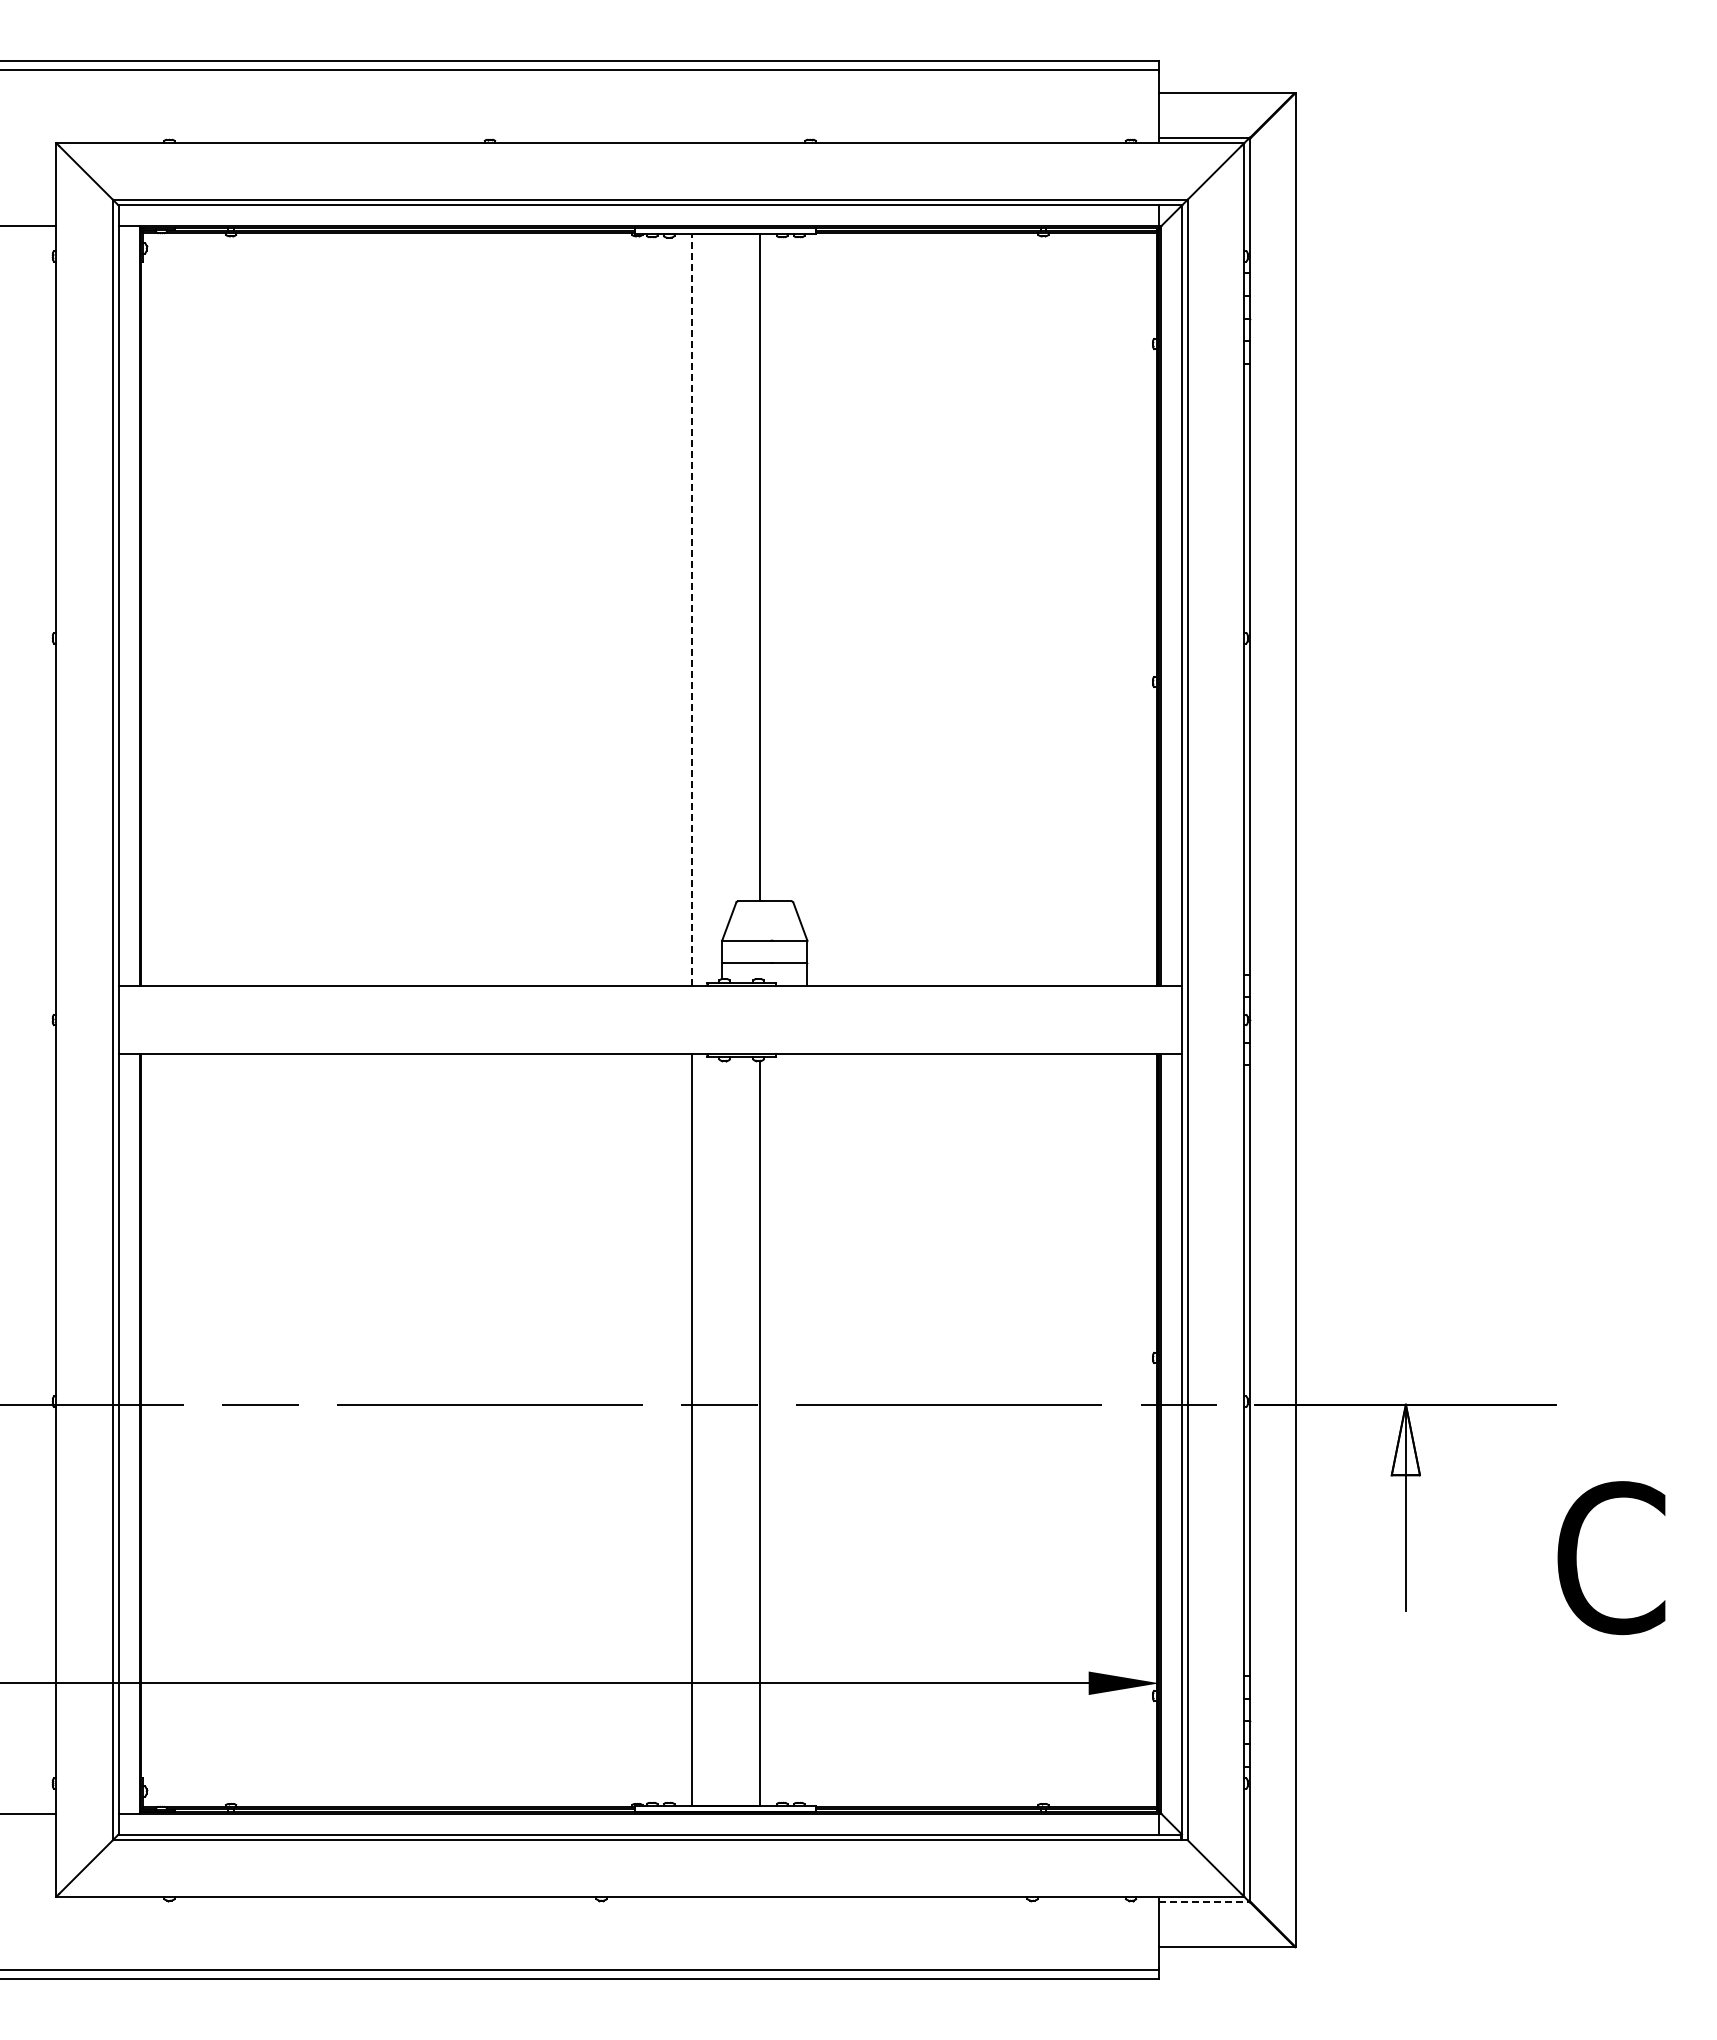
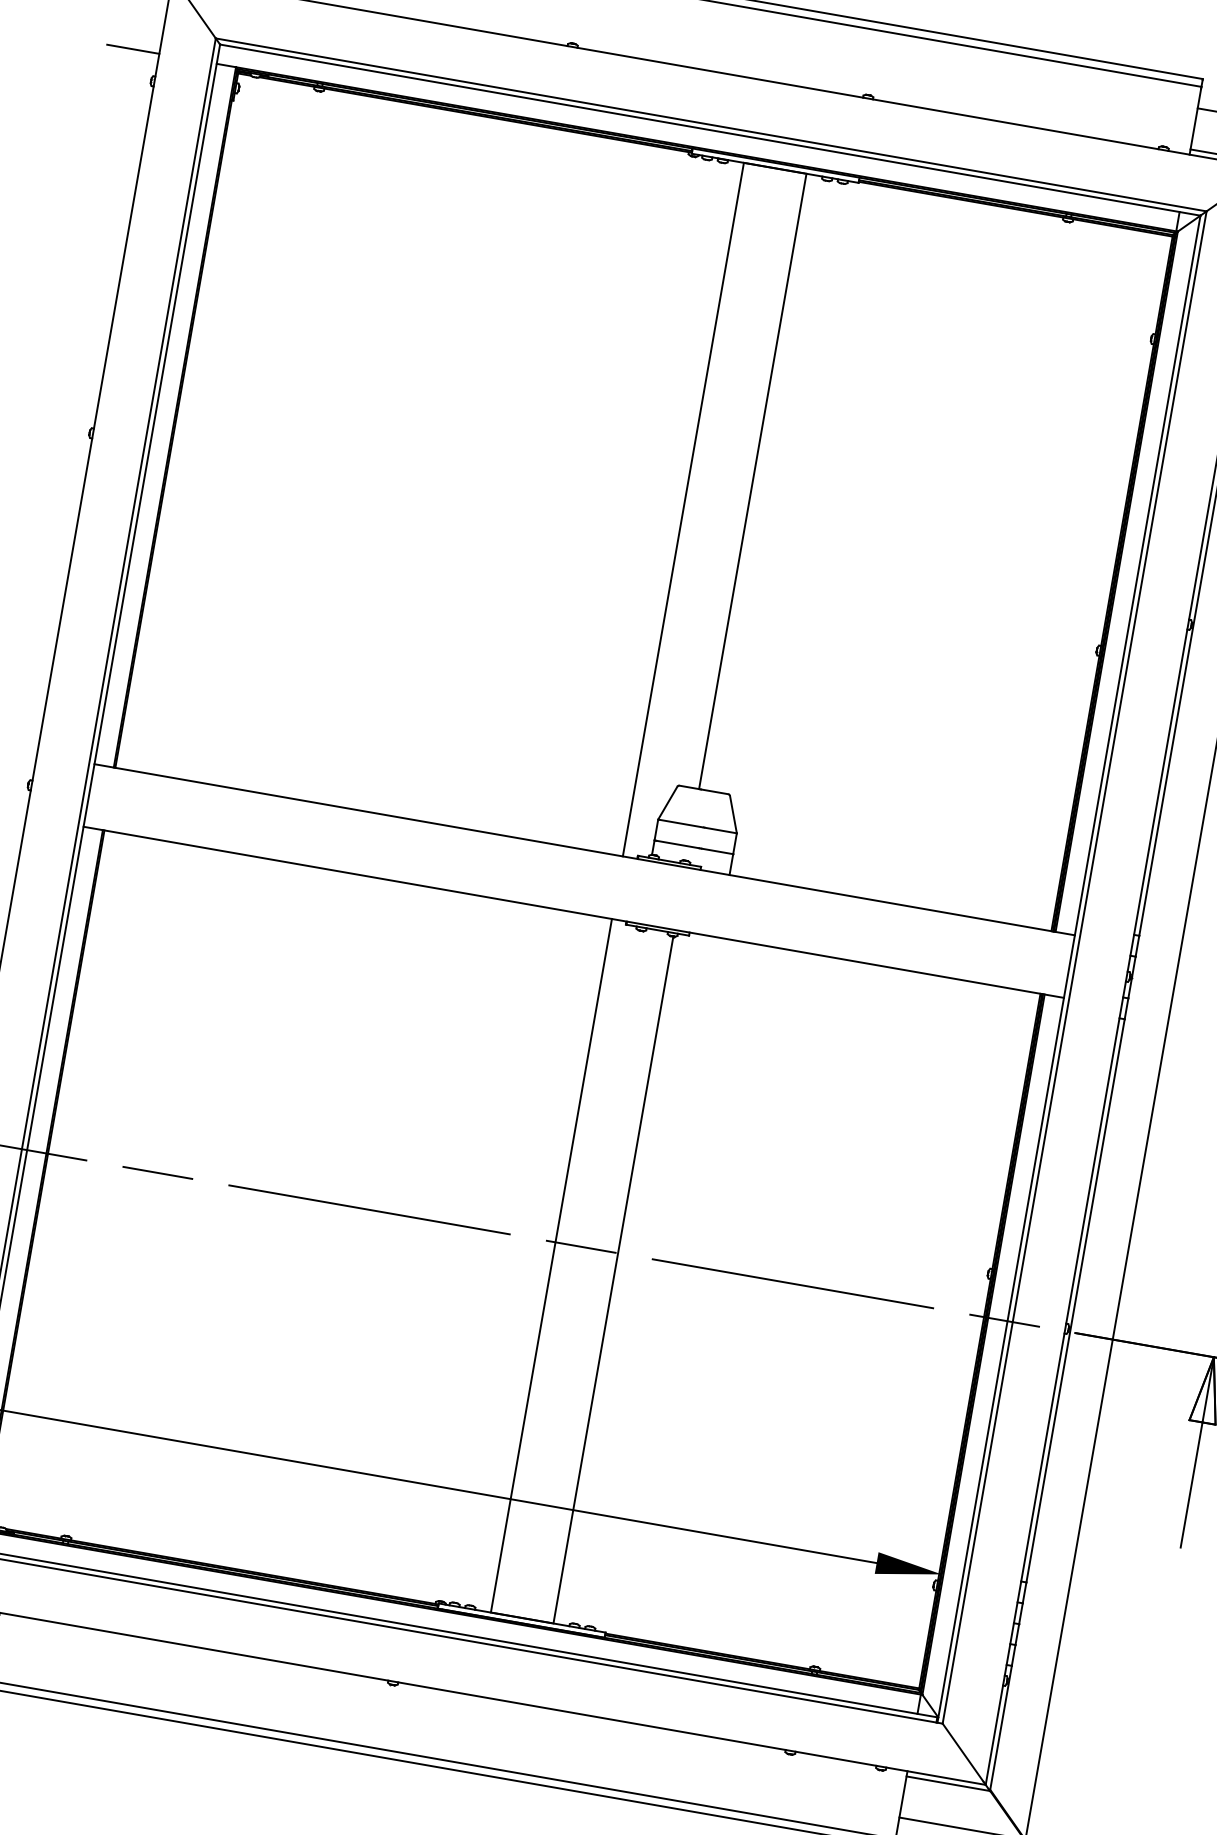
line: (691, 609) -> (683, 509), dashed -> solid
line: (1205, 1902) -> (949, 1783), dashed -> solid

